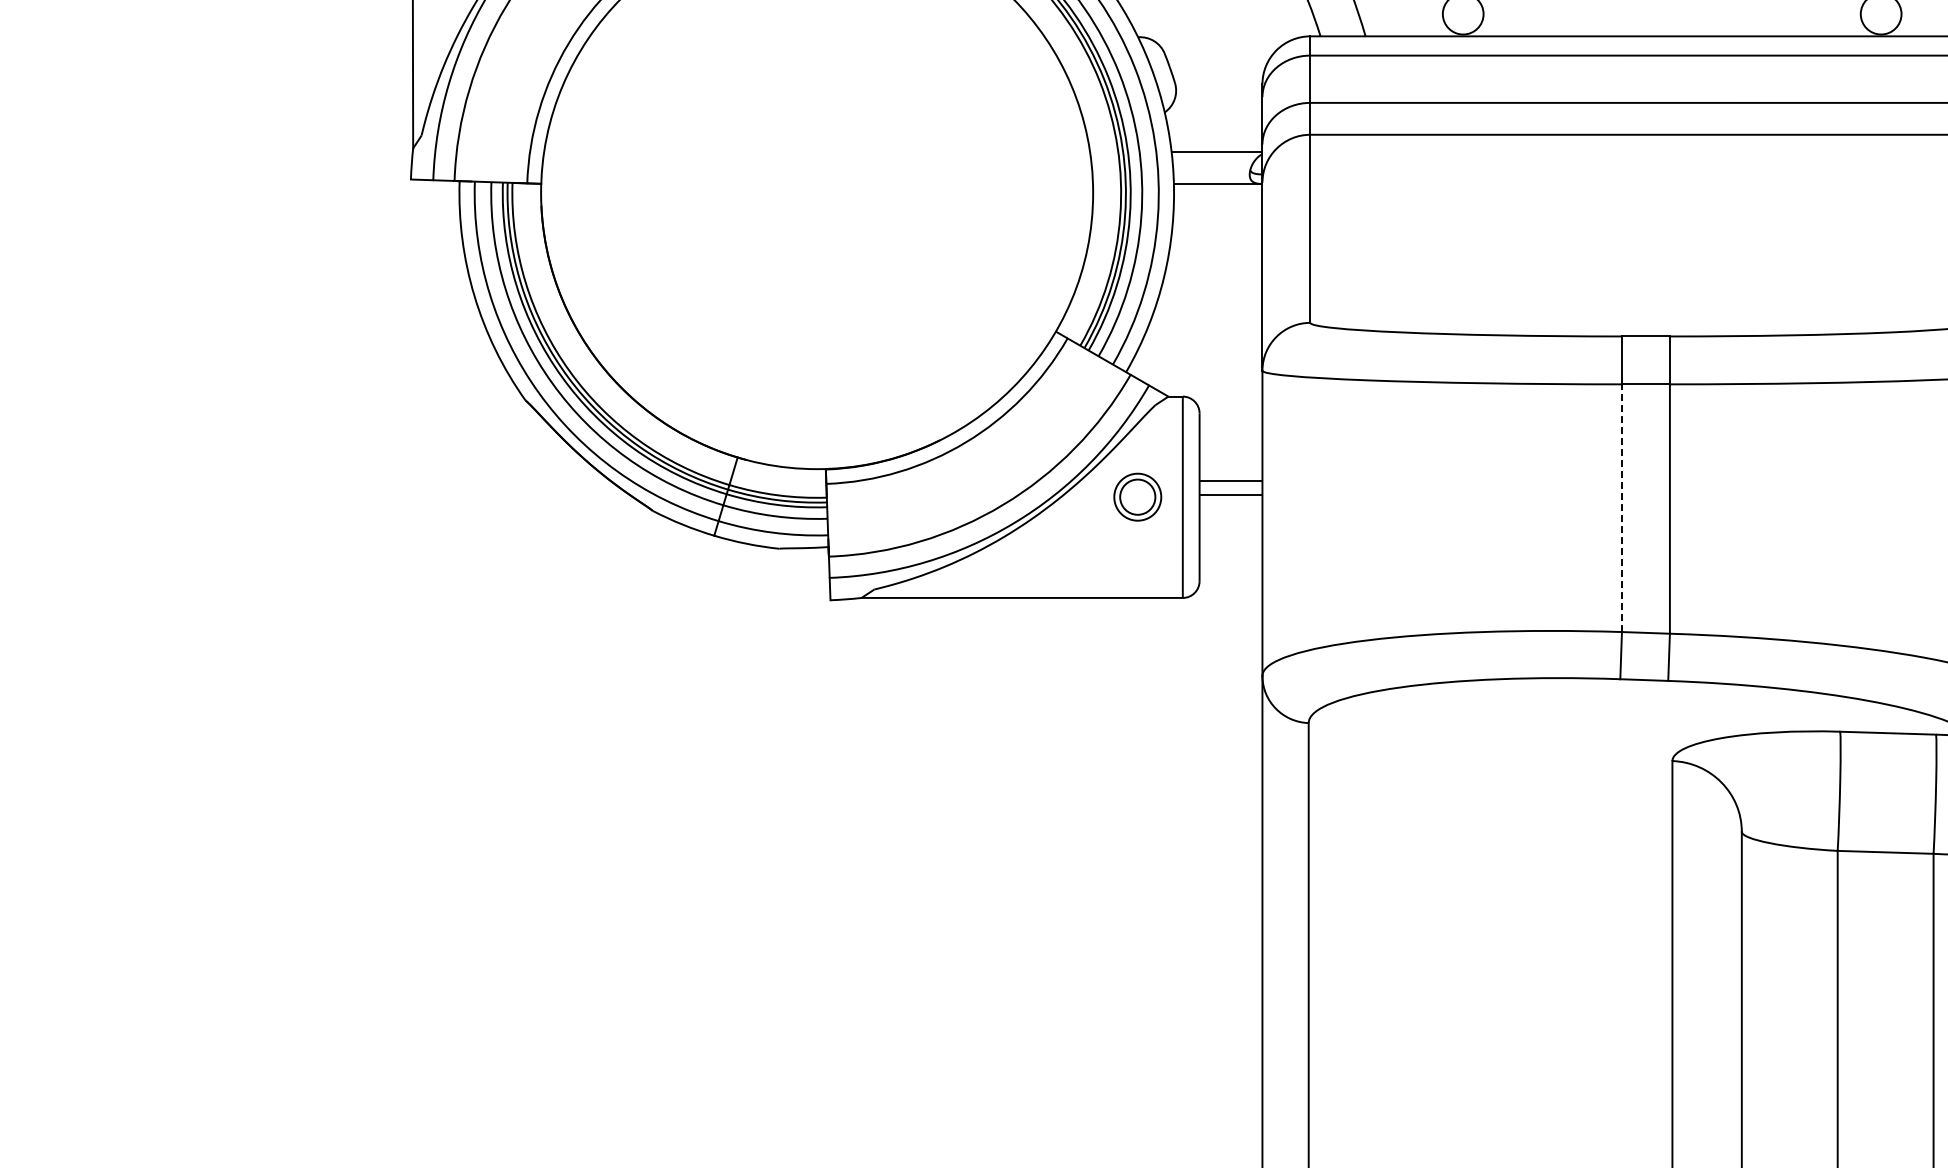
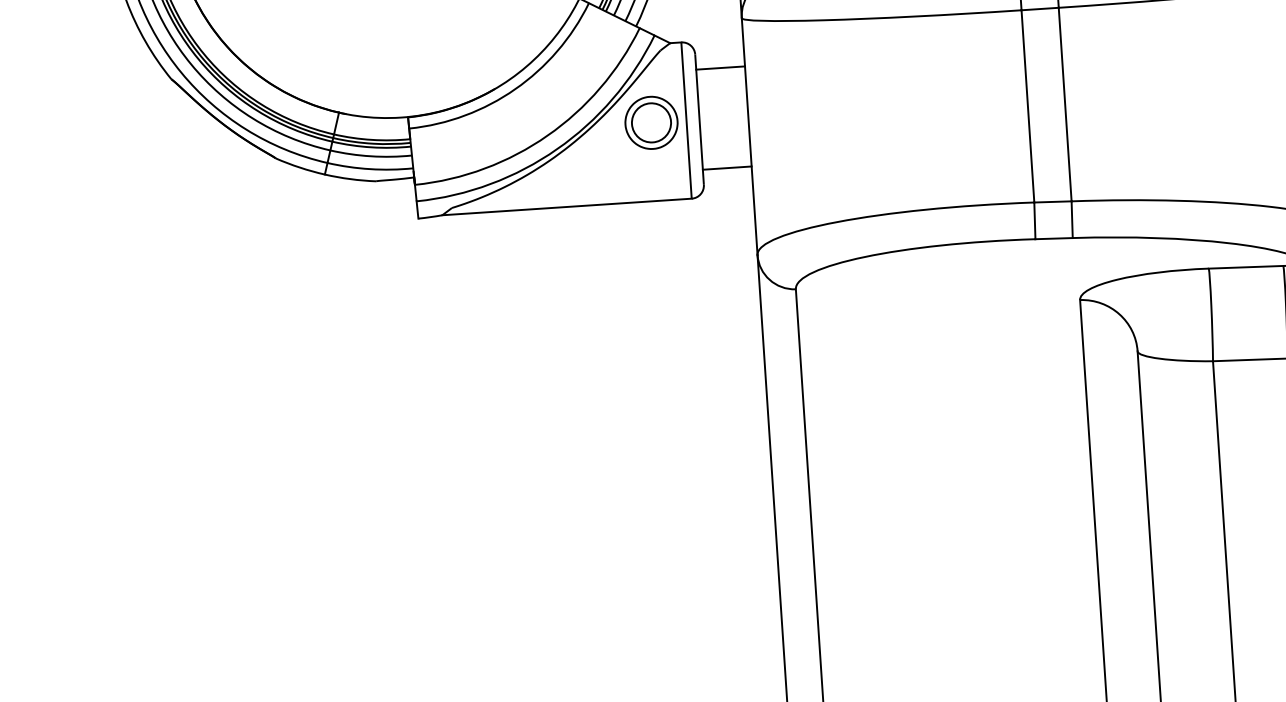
line: (1230, 480) -> (720, 67), moved
line: (1230, 494) -> (726, 167), moved
part: (1137, 496) -> (651, 122), size x1.43
line: (1621, 508) -> (1027, 106), dashed -> solid

